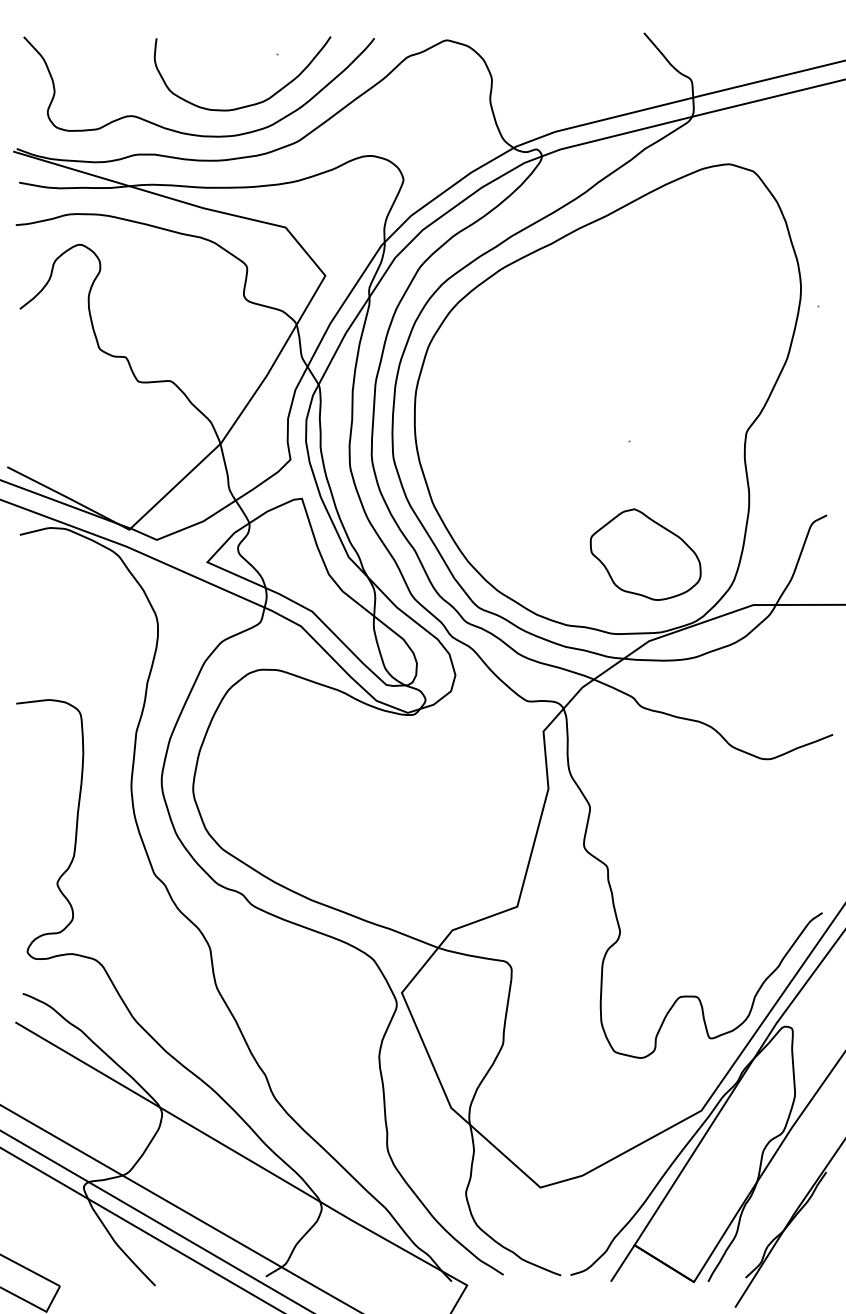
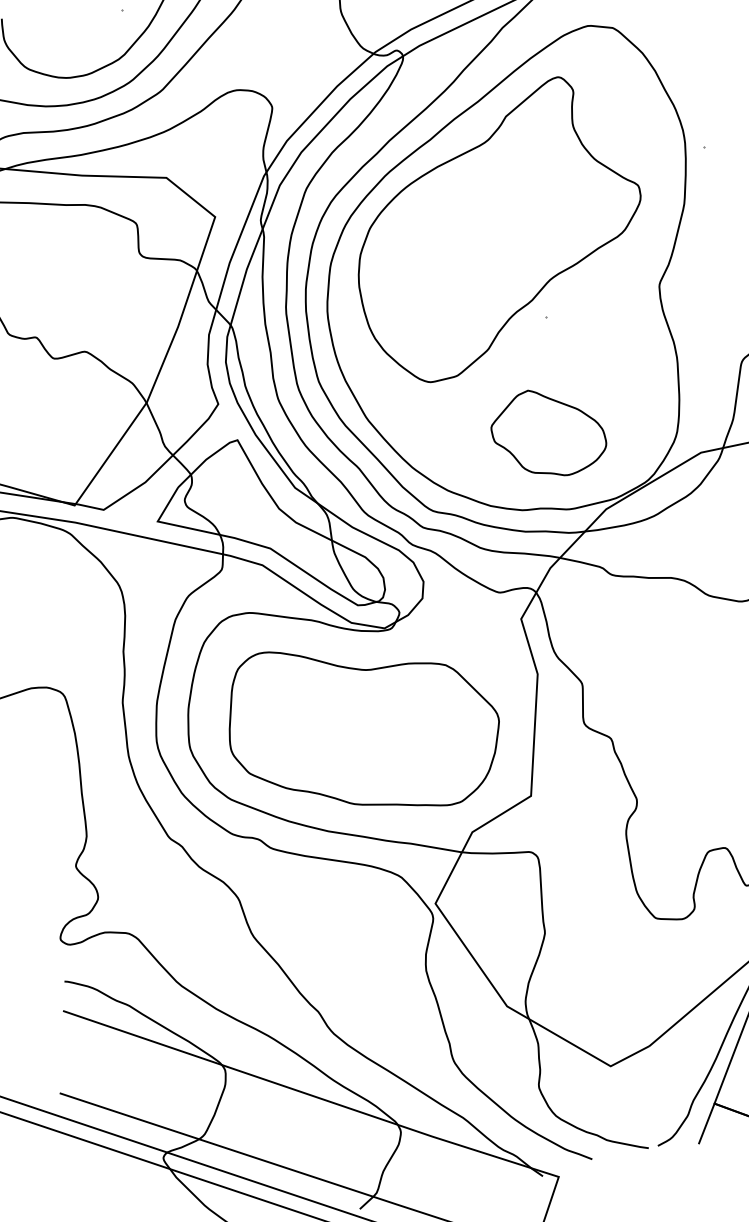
part: (599, 344) -> (497, 228), added
part: (645, 554) -> (547, 432), moved
part: (367, 805) -> (363, 727), added

